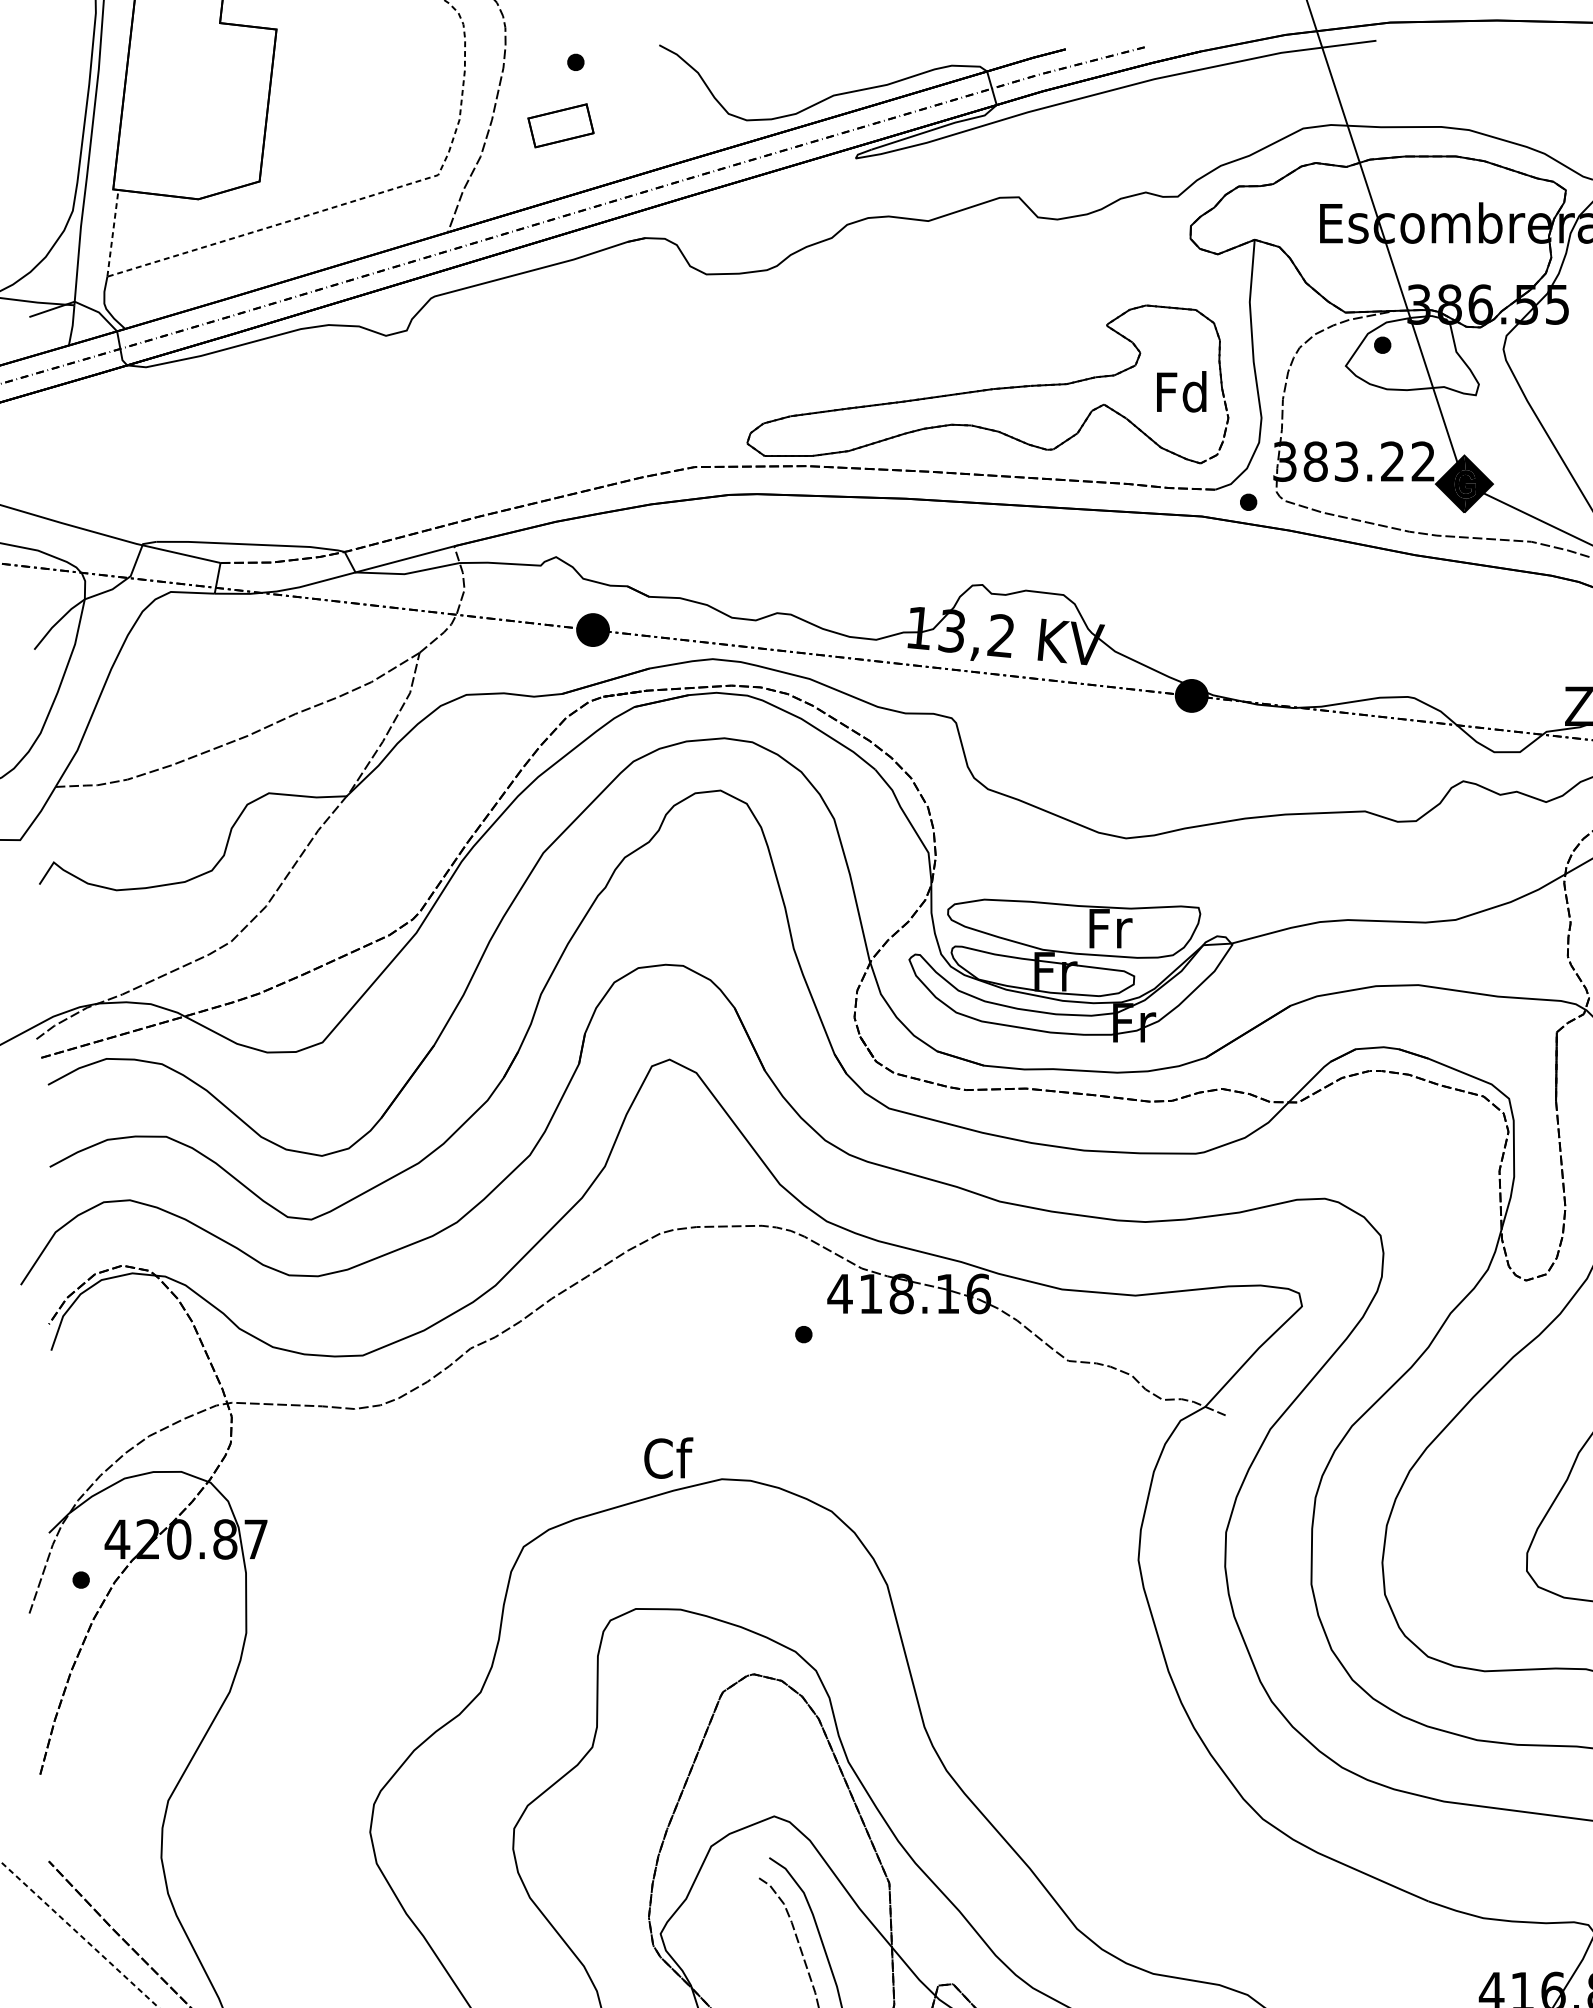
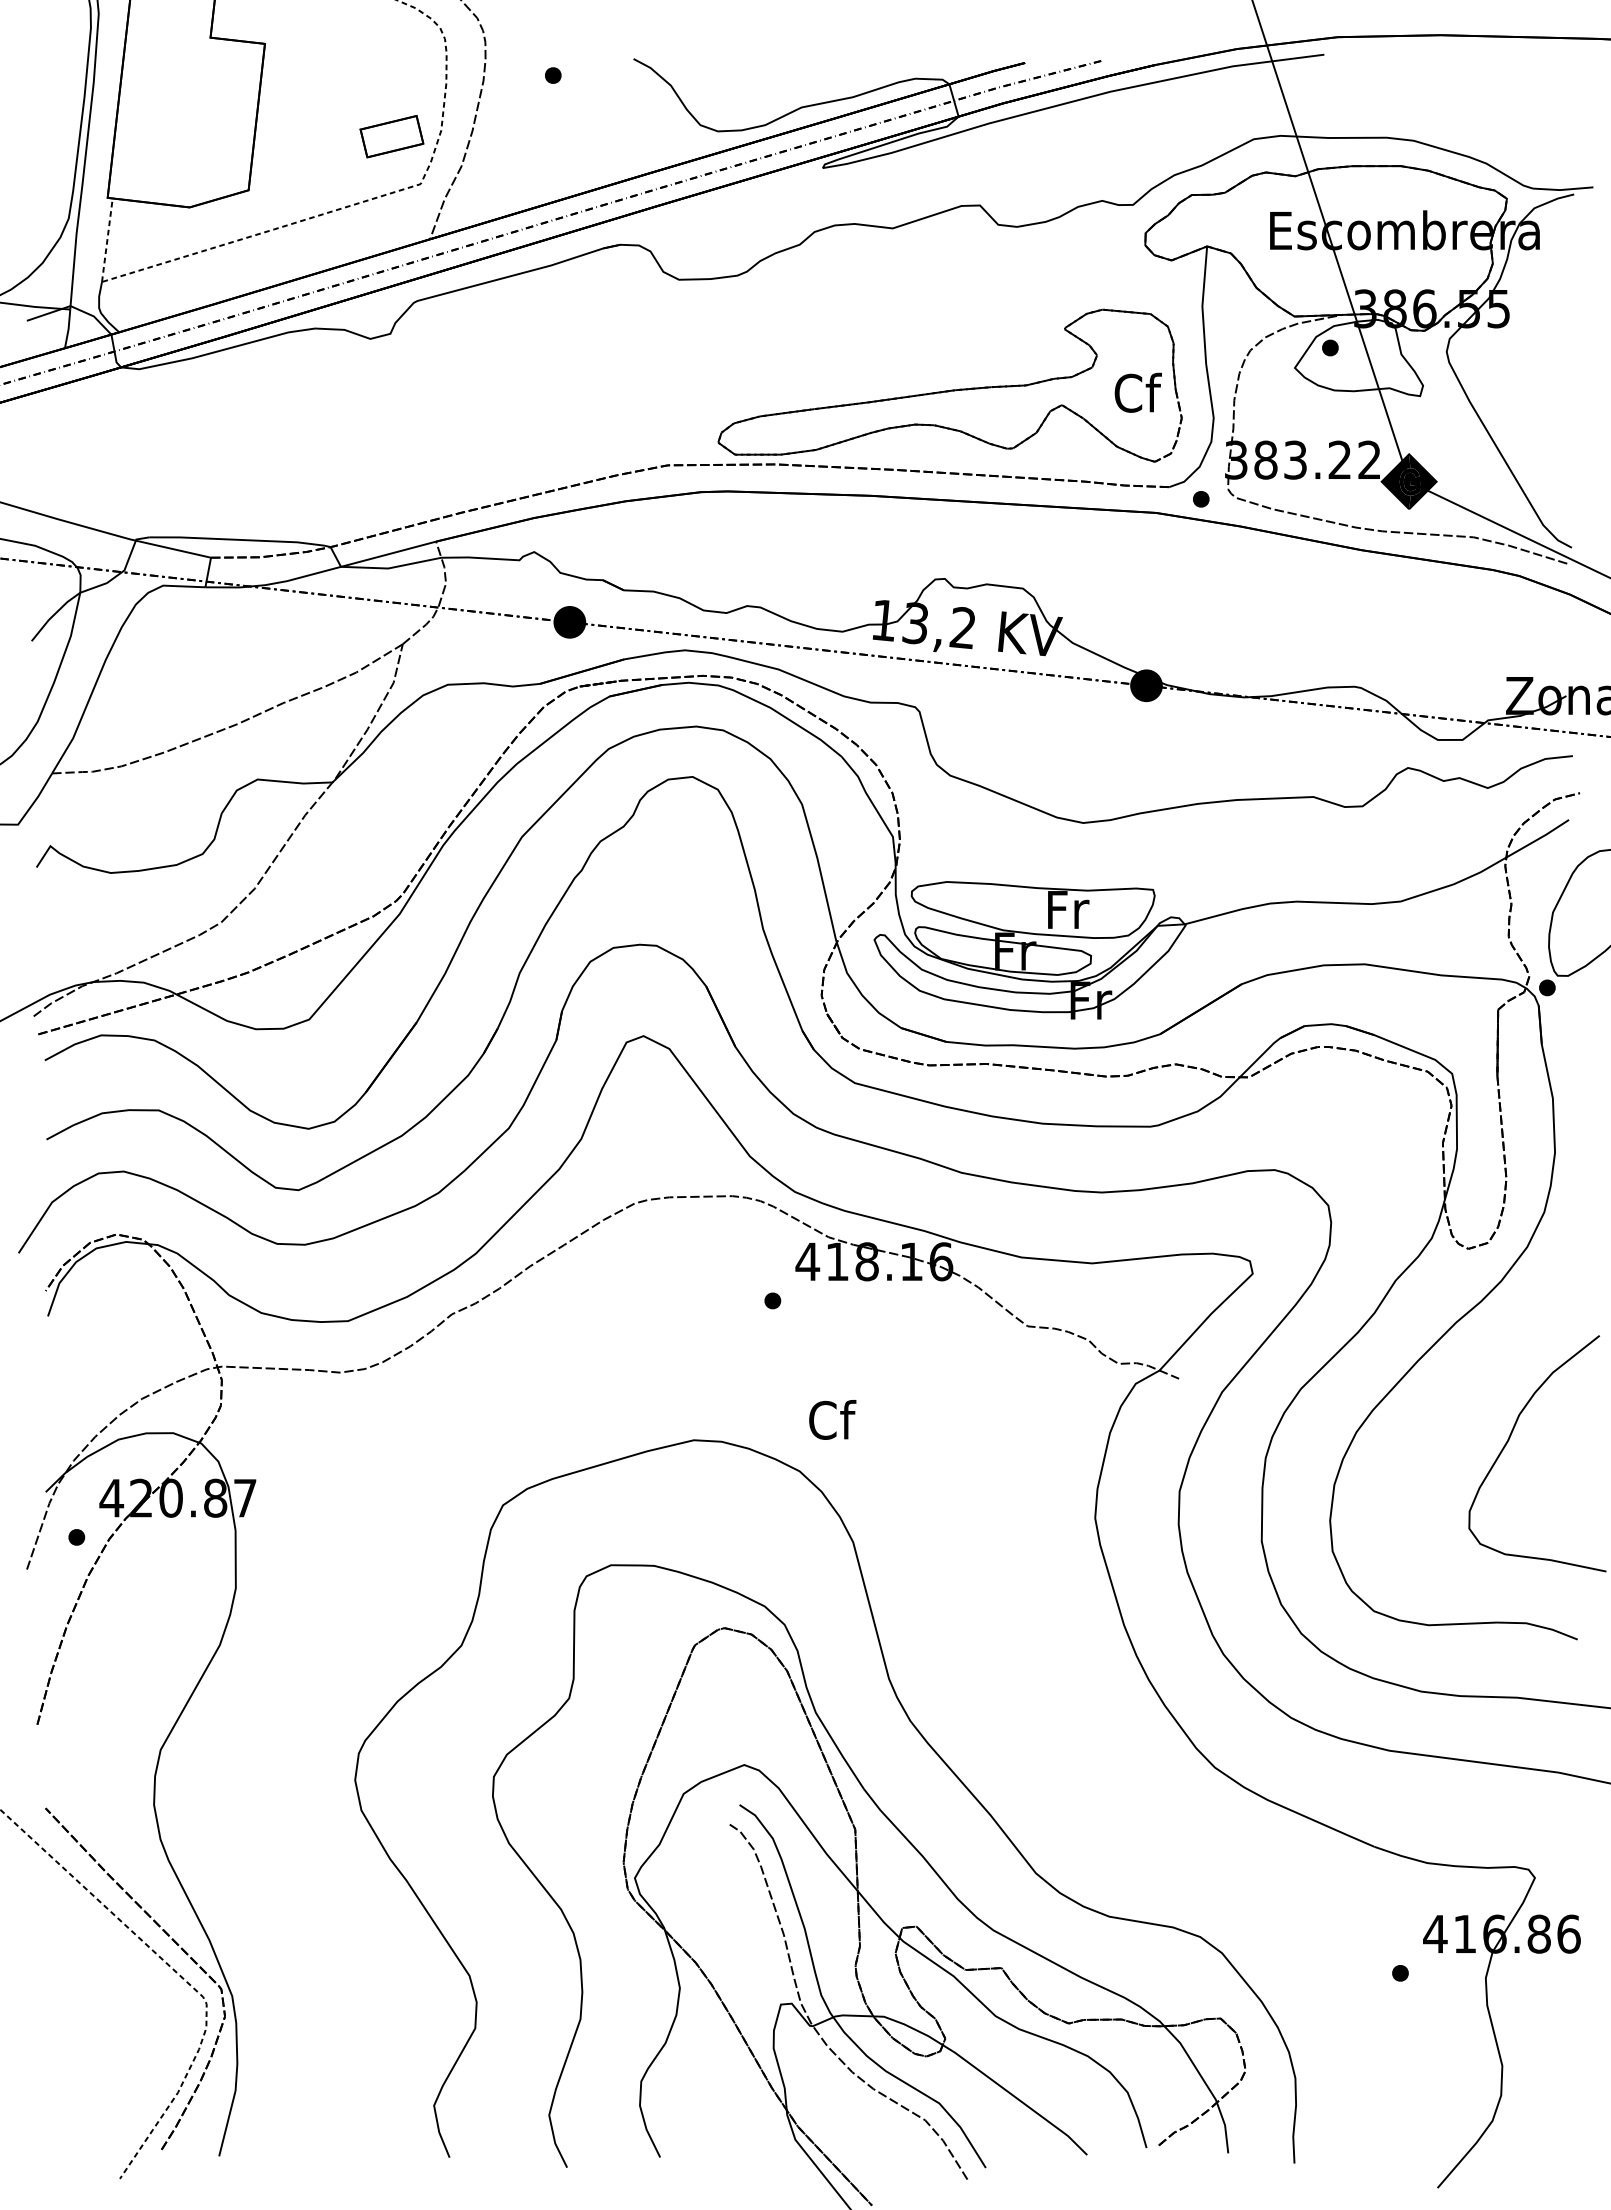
part: (560, 125) -> (391, 136), moved
text: (1182, 391) -> (1137, 392), Fd -> Cf
text: (668, 1457) -> (832, 1419), moved

